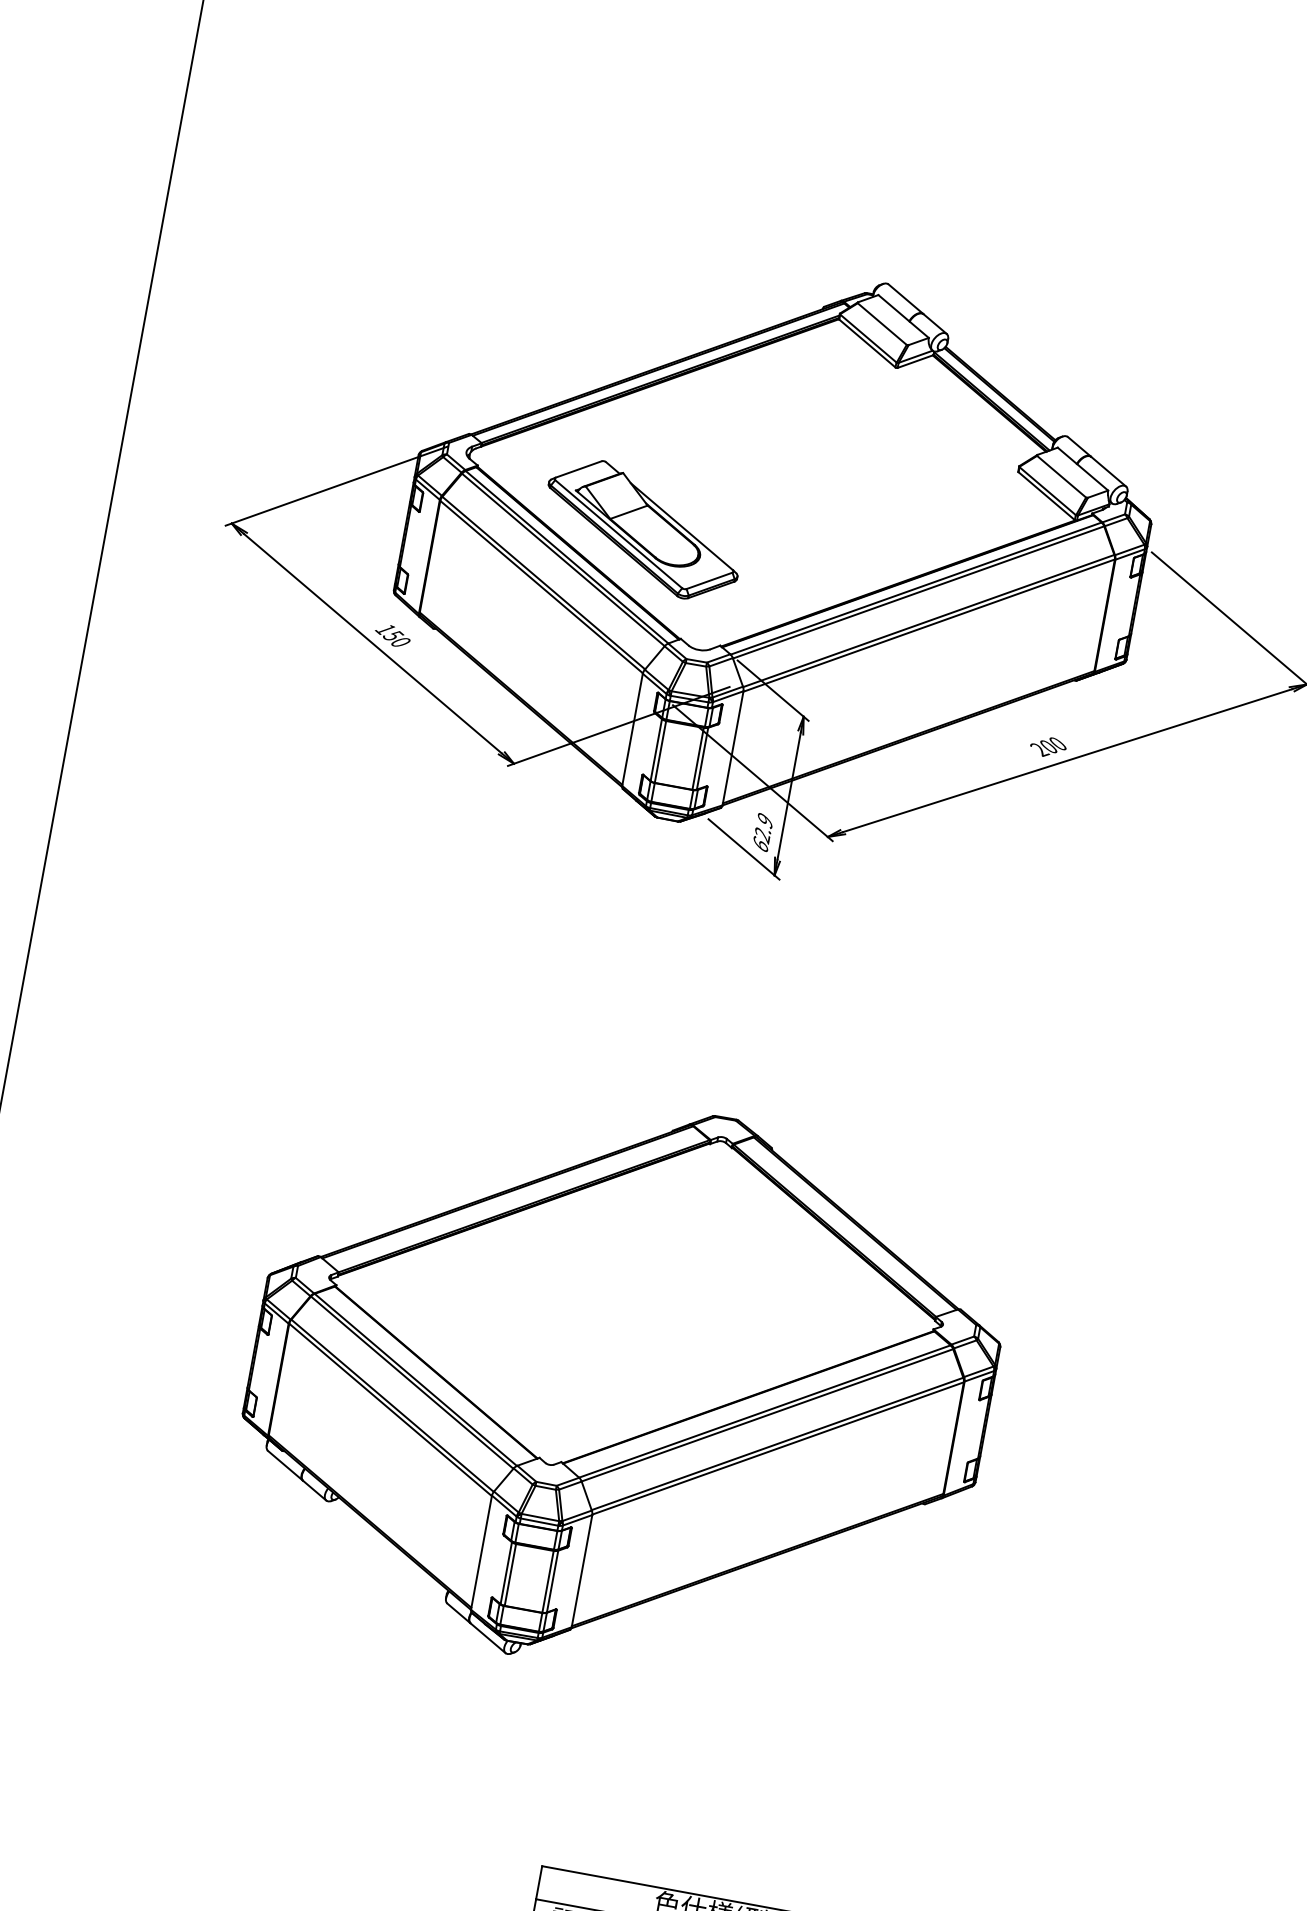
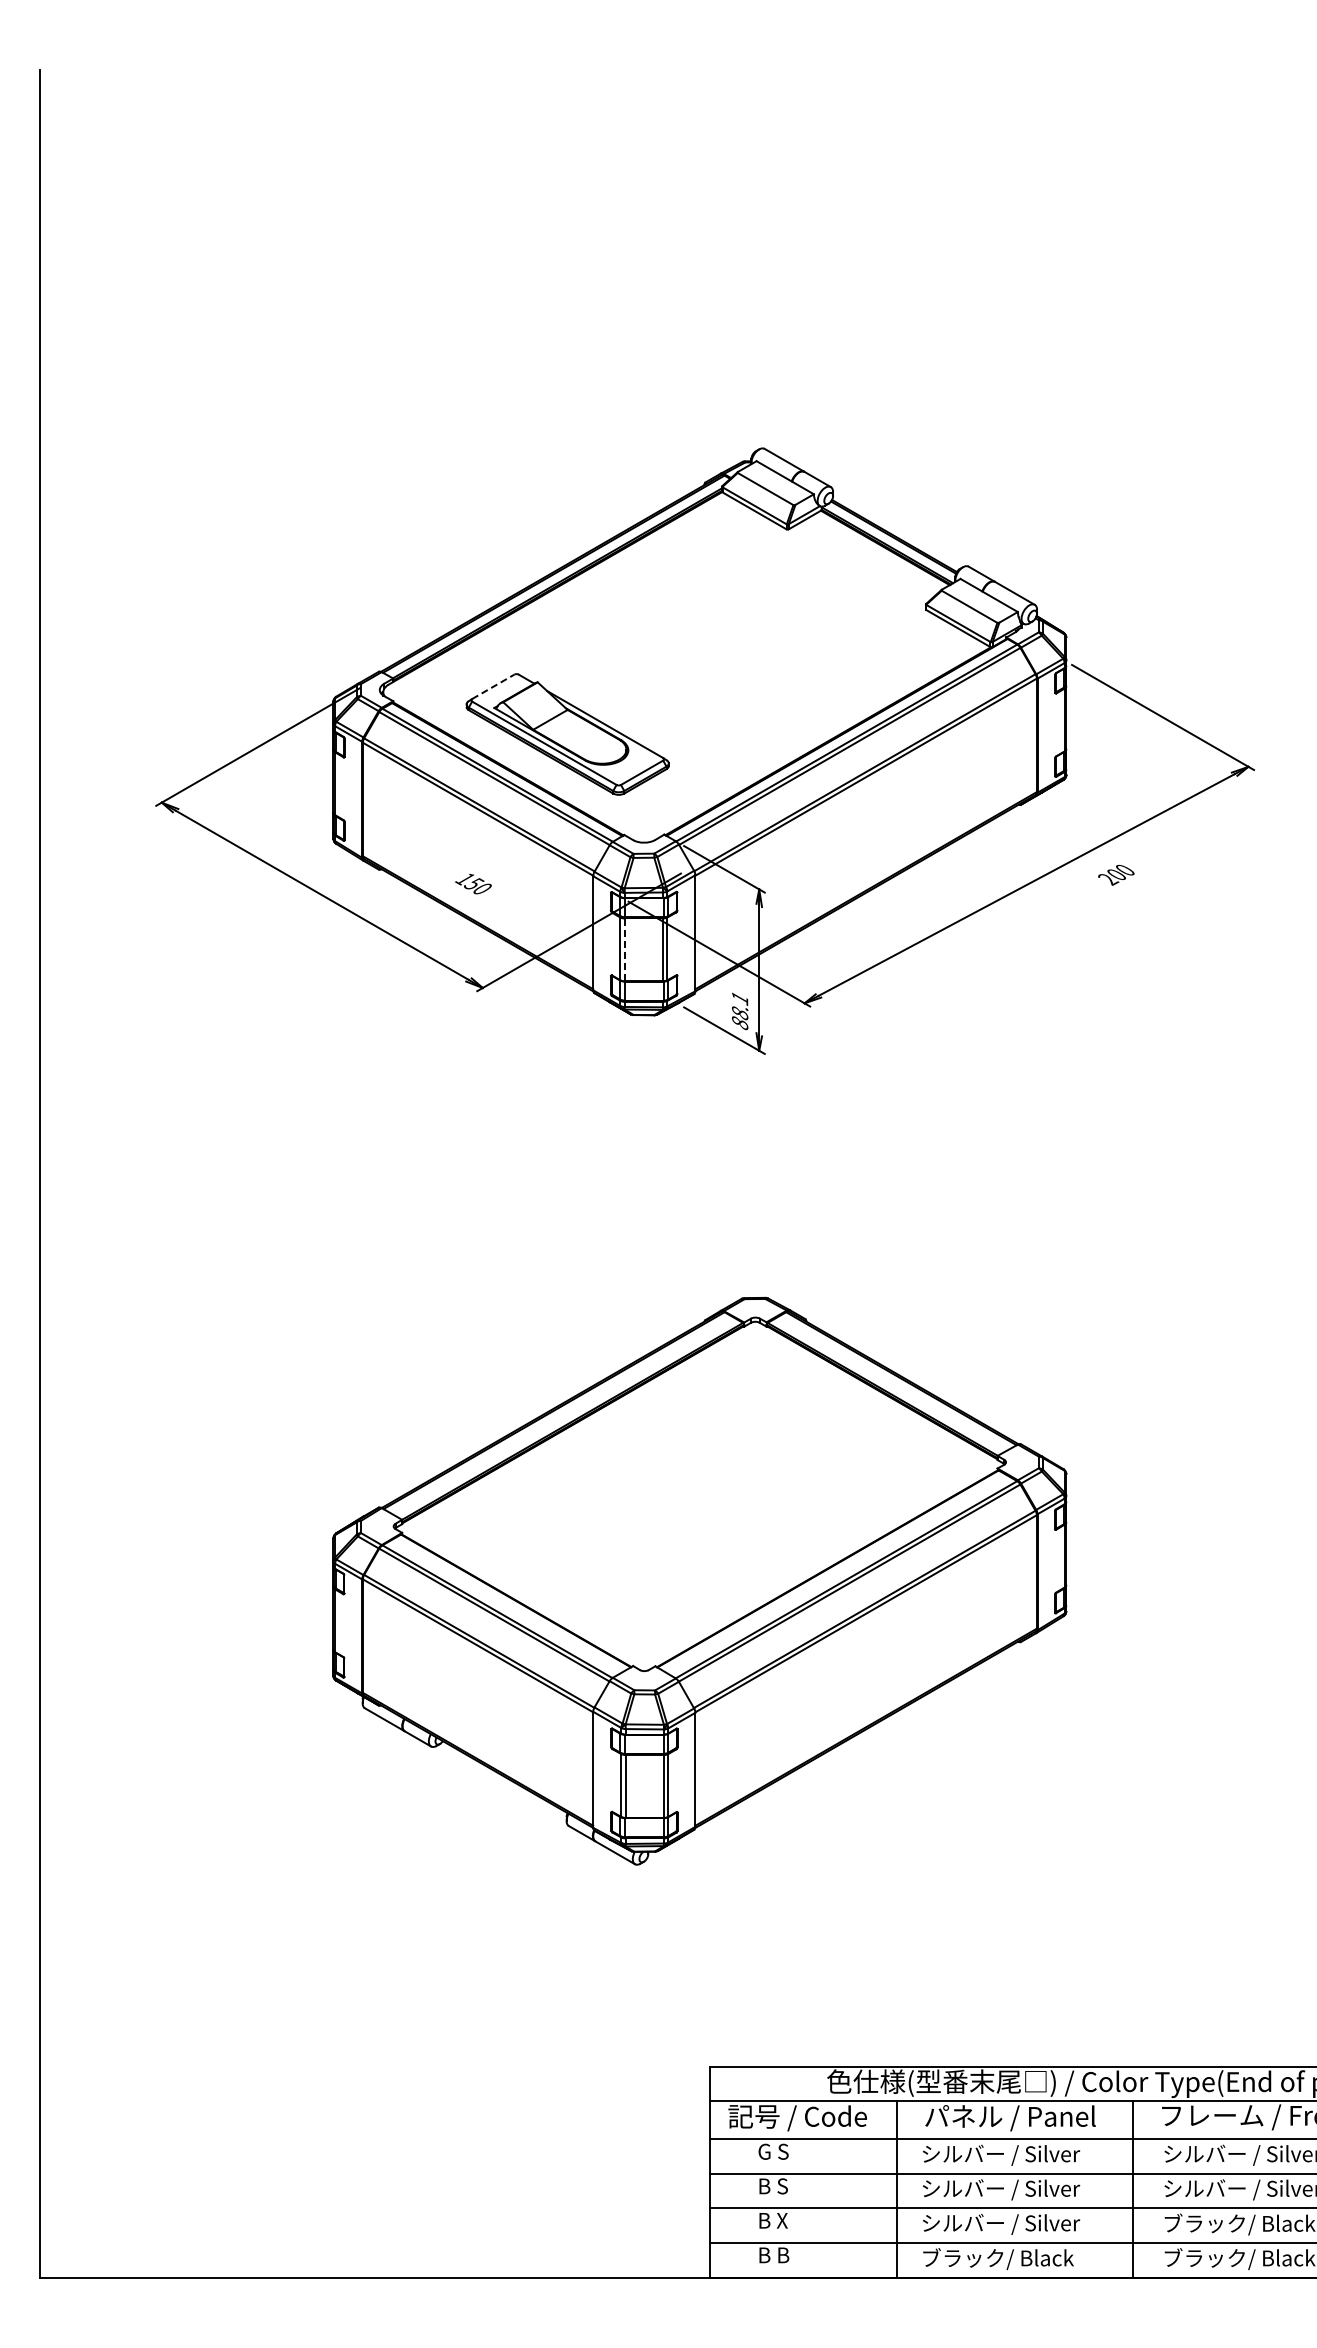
line: (578, 469) -> (493, 686), solid -> dashed
text: (392, 636) -> (473, 884), moved
text: (1048, 747) -> (1116, 875), moved
line: (660, 751) -> (624, 949), solid -> dashed
text: (762, 833) -> (739, 1011), 62.9 -> 88.1

